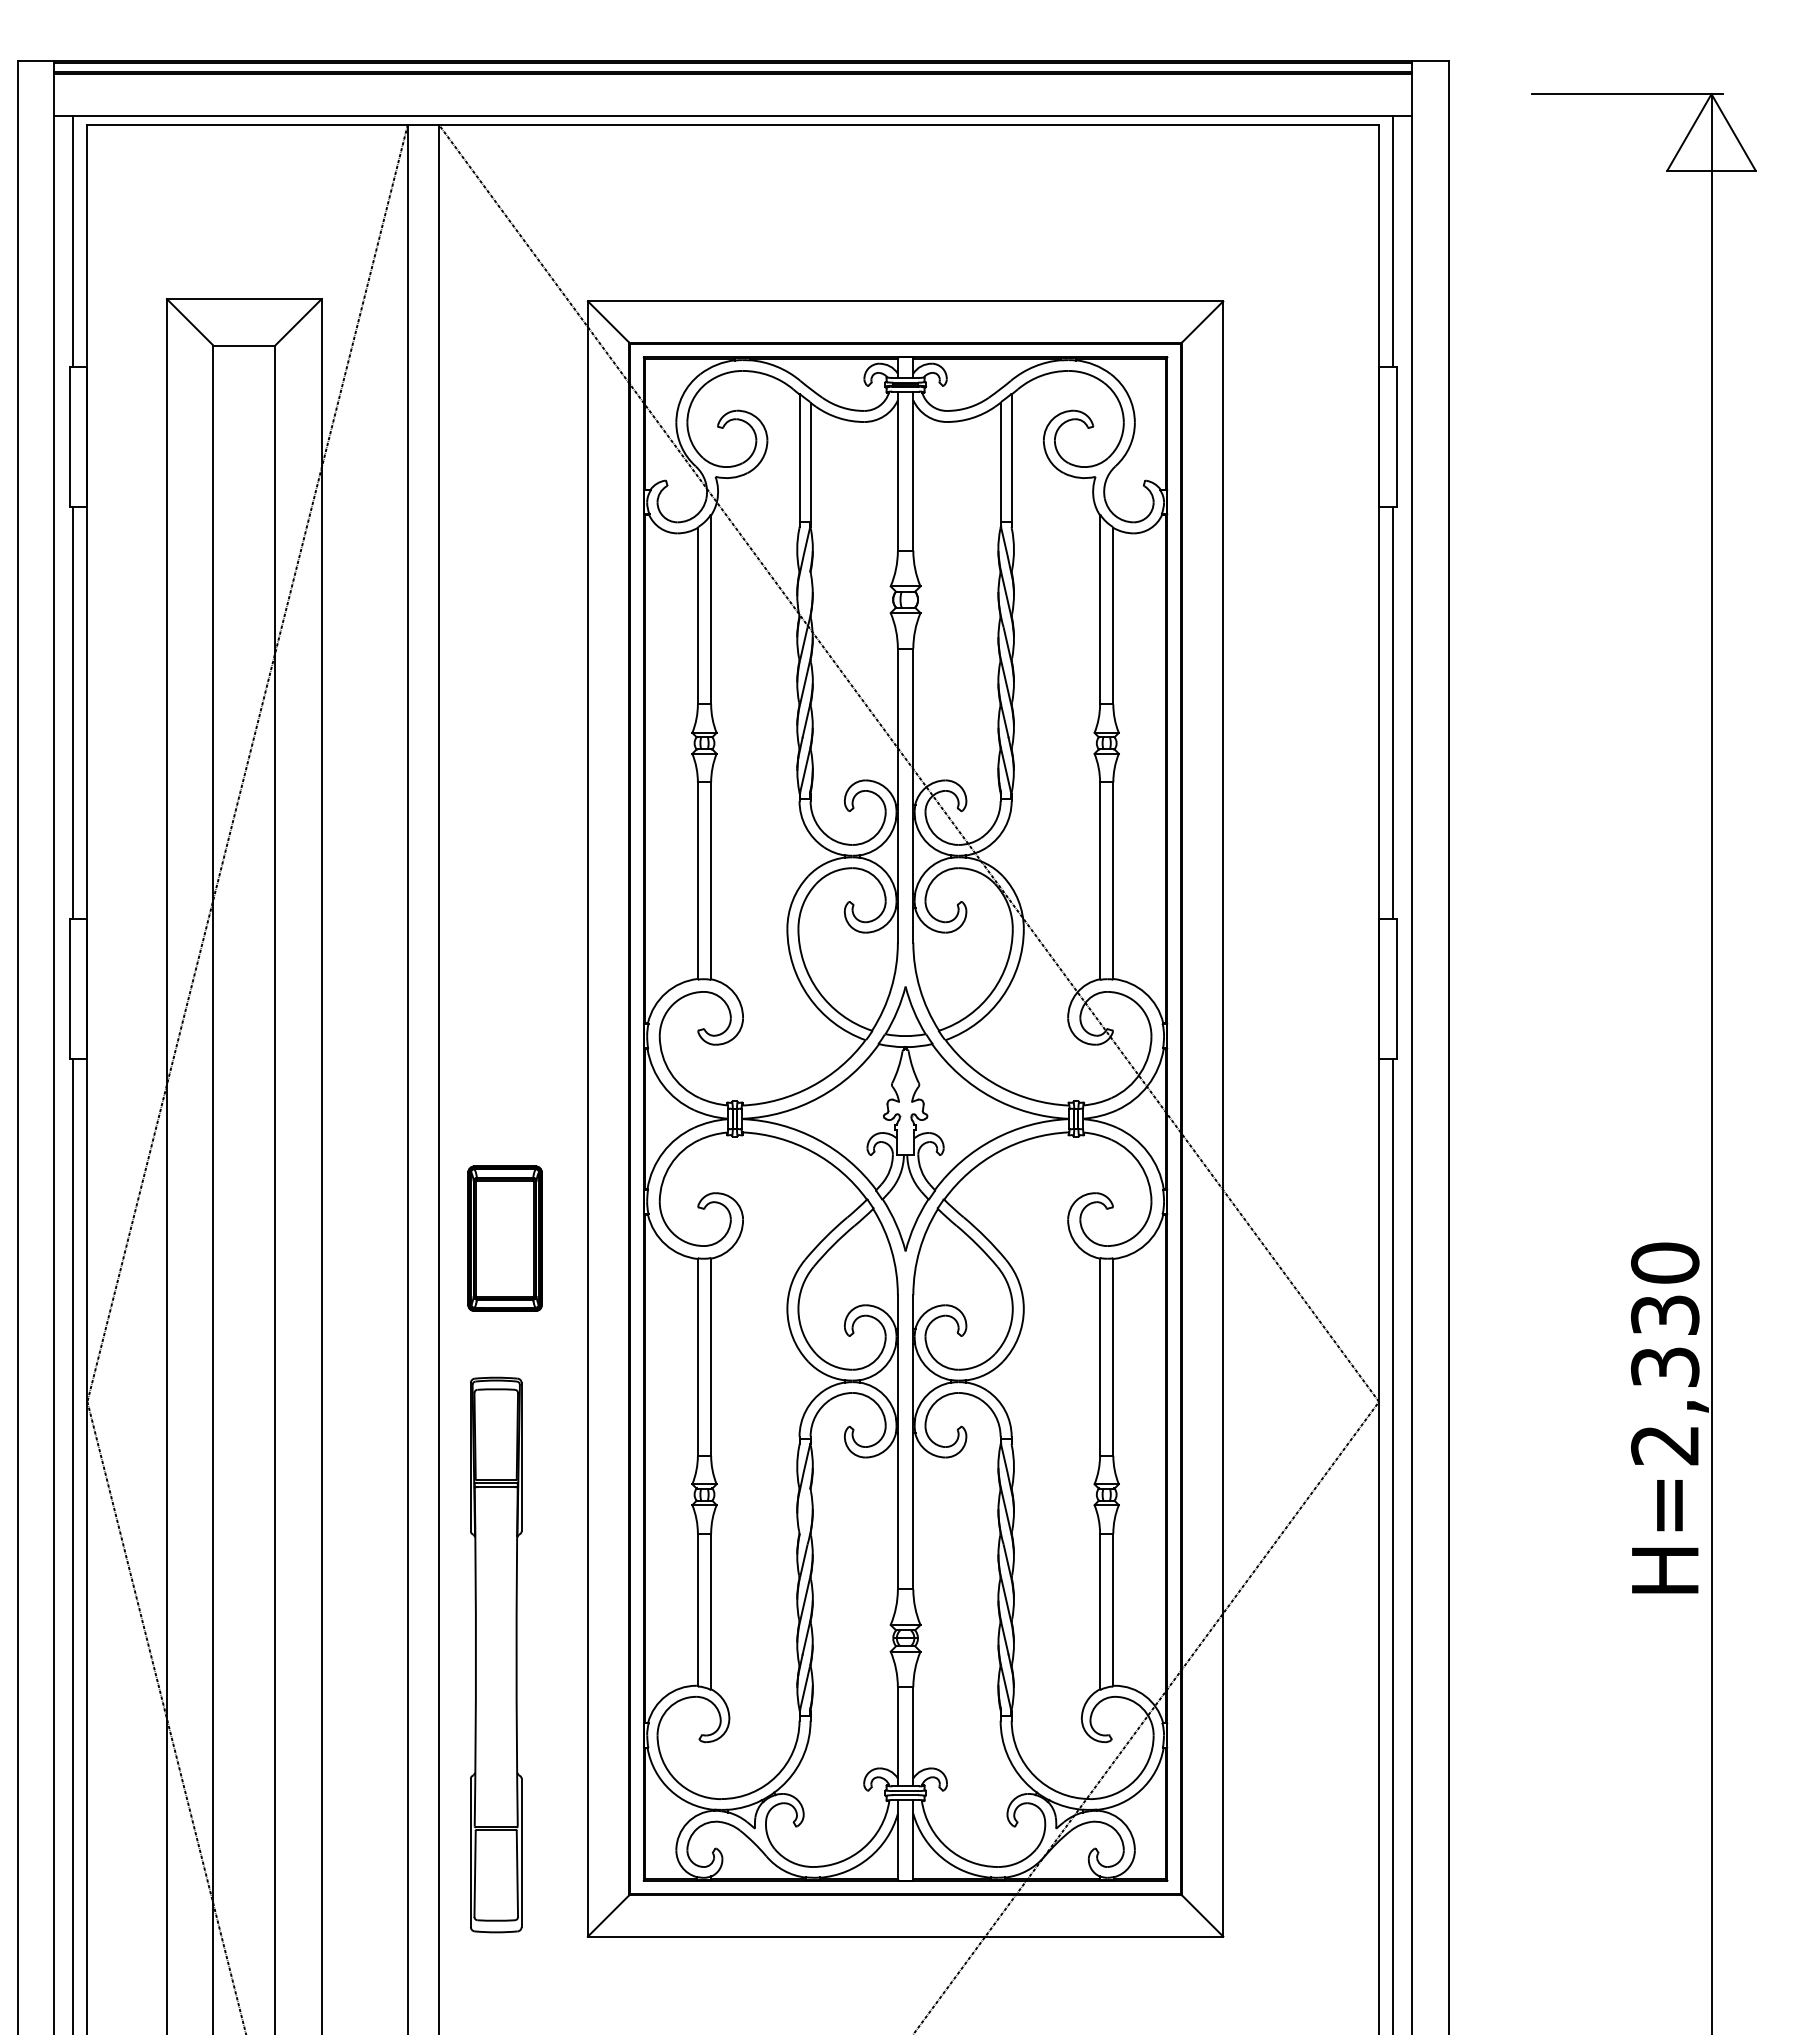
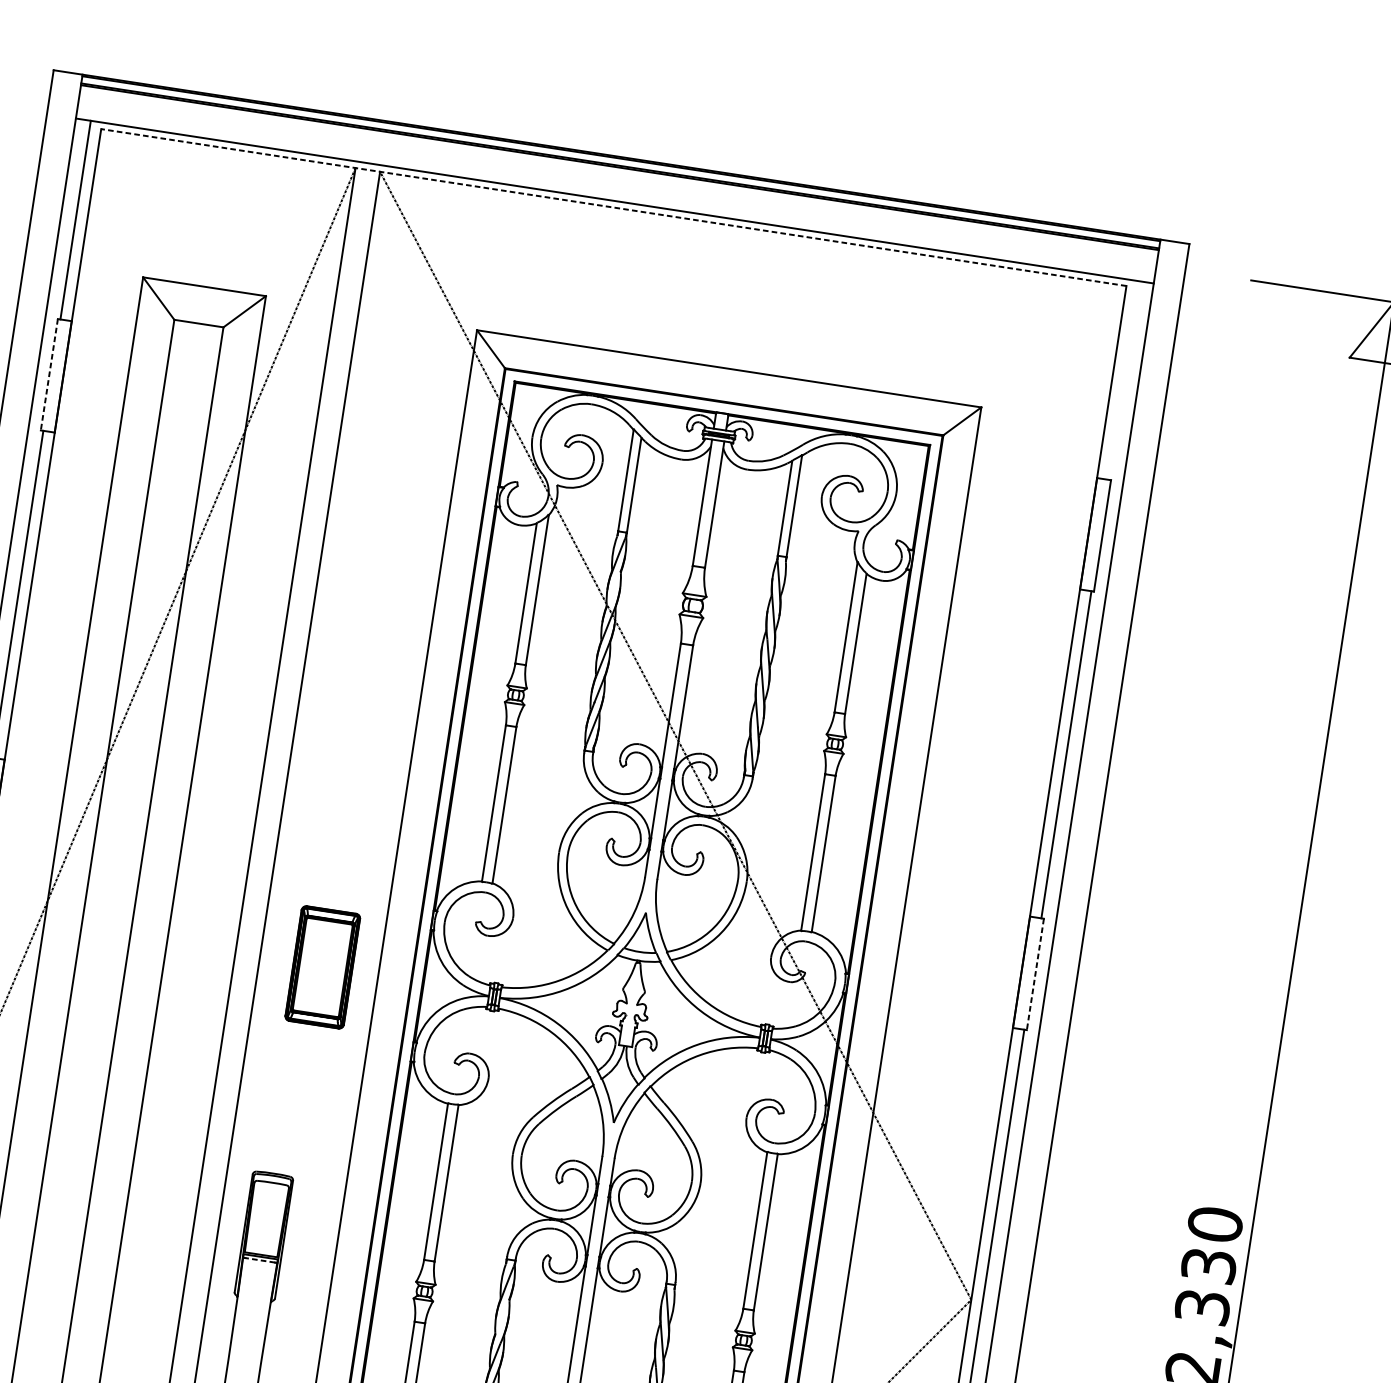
line: (733, 124) -> (614, 207), solid -> dashed
line: (1393, 241) -> (1123, 380), removed
line: (69, 437) -> (48, 375), solid -> dashed
line: (1396, 989) -> (1035, 974), solid -> dashed
part: (504, 1238) -> (322, 967), moved
line: (496, 1487) -> (260, 1260), solid -> dashed

